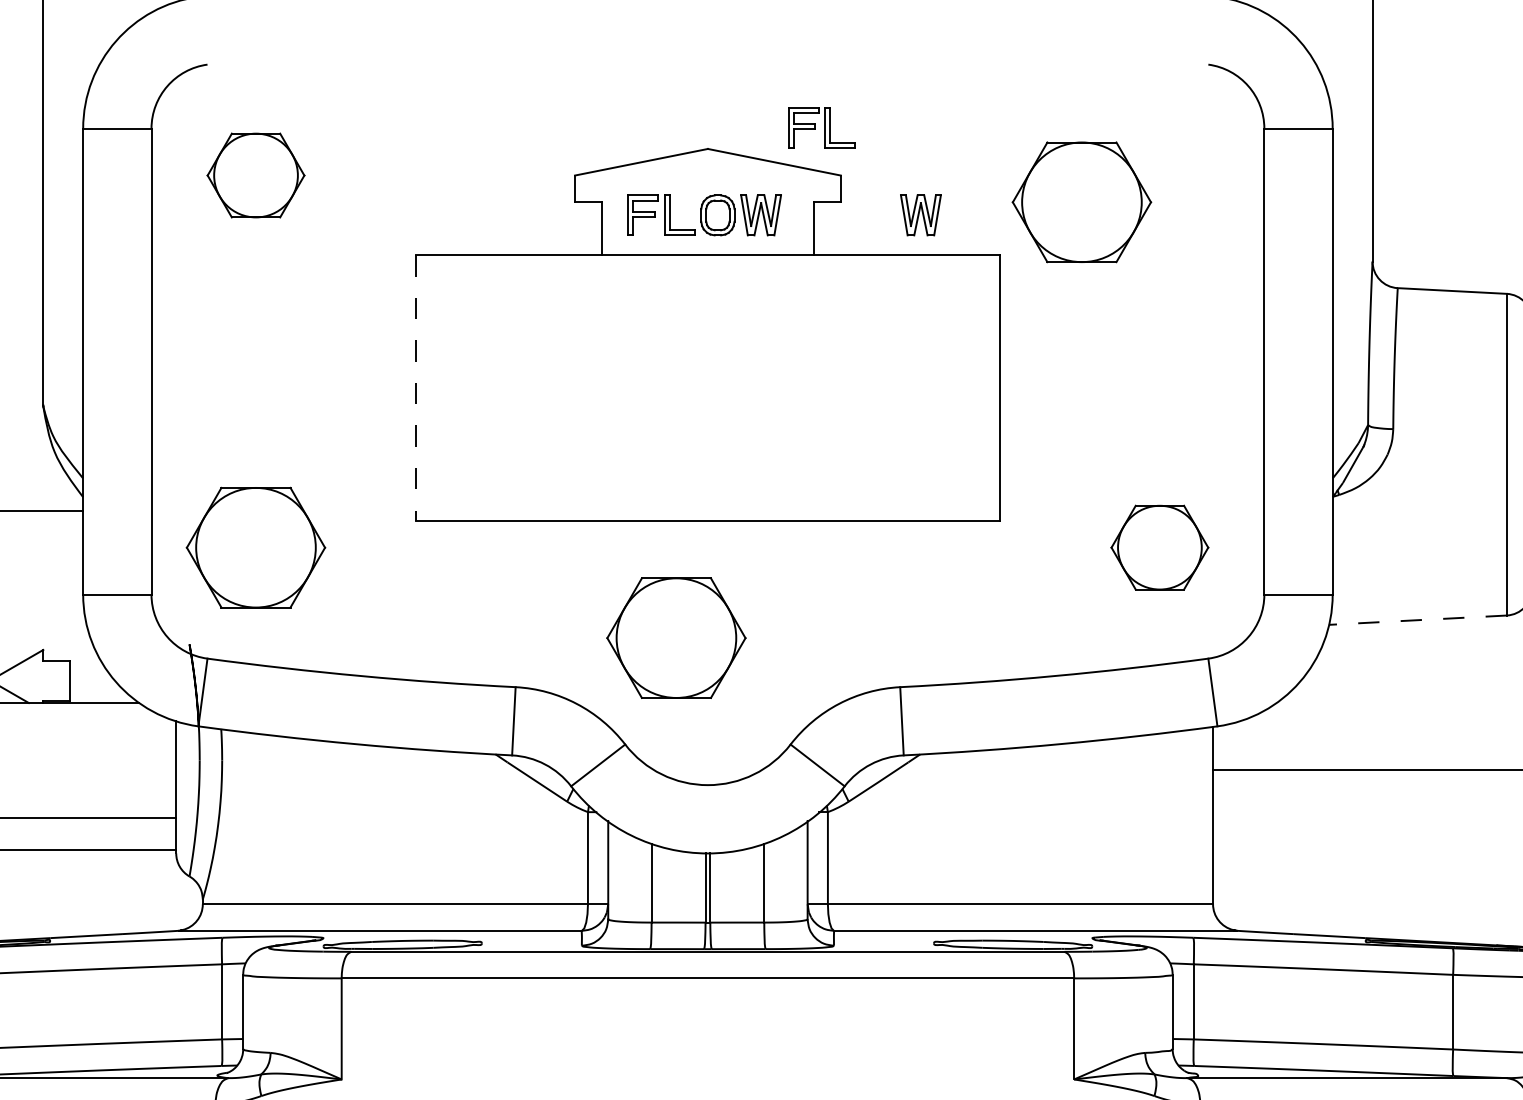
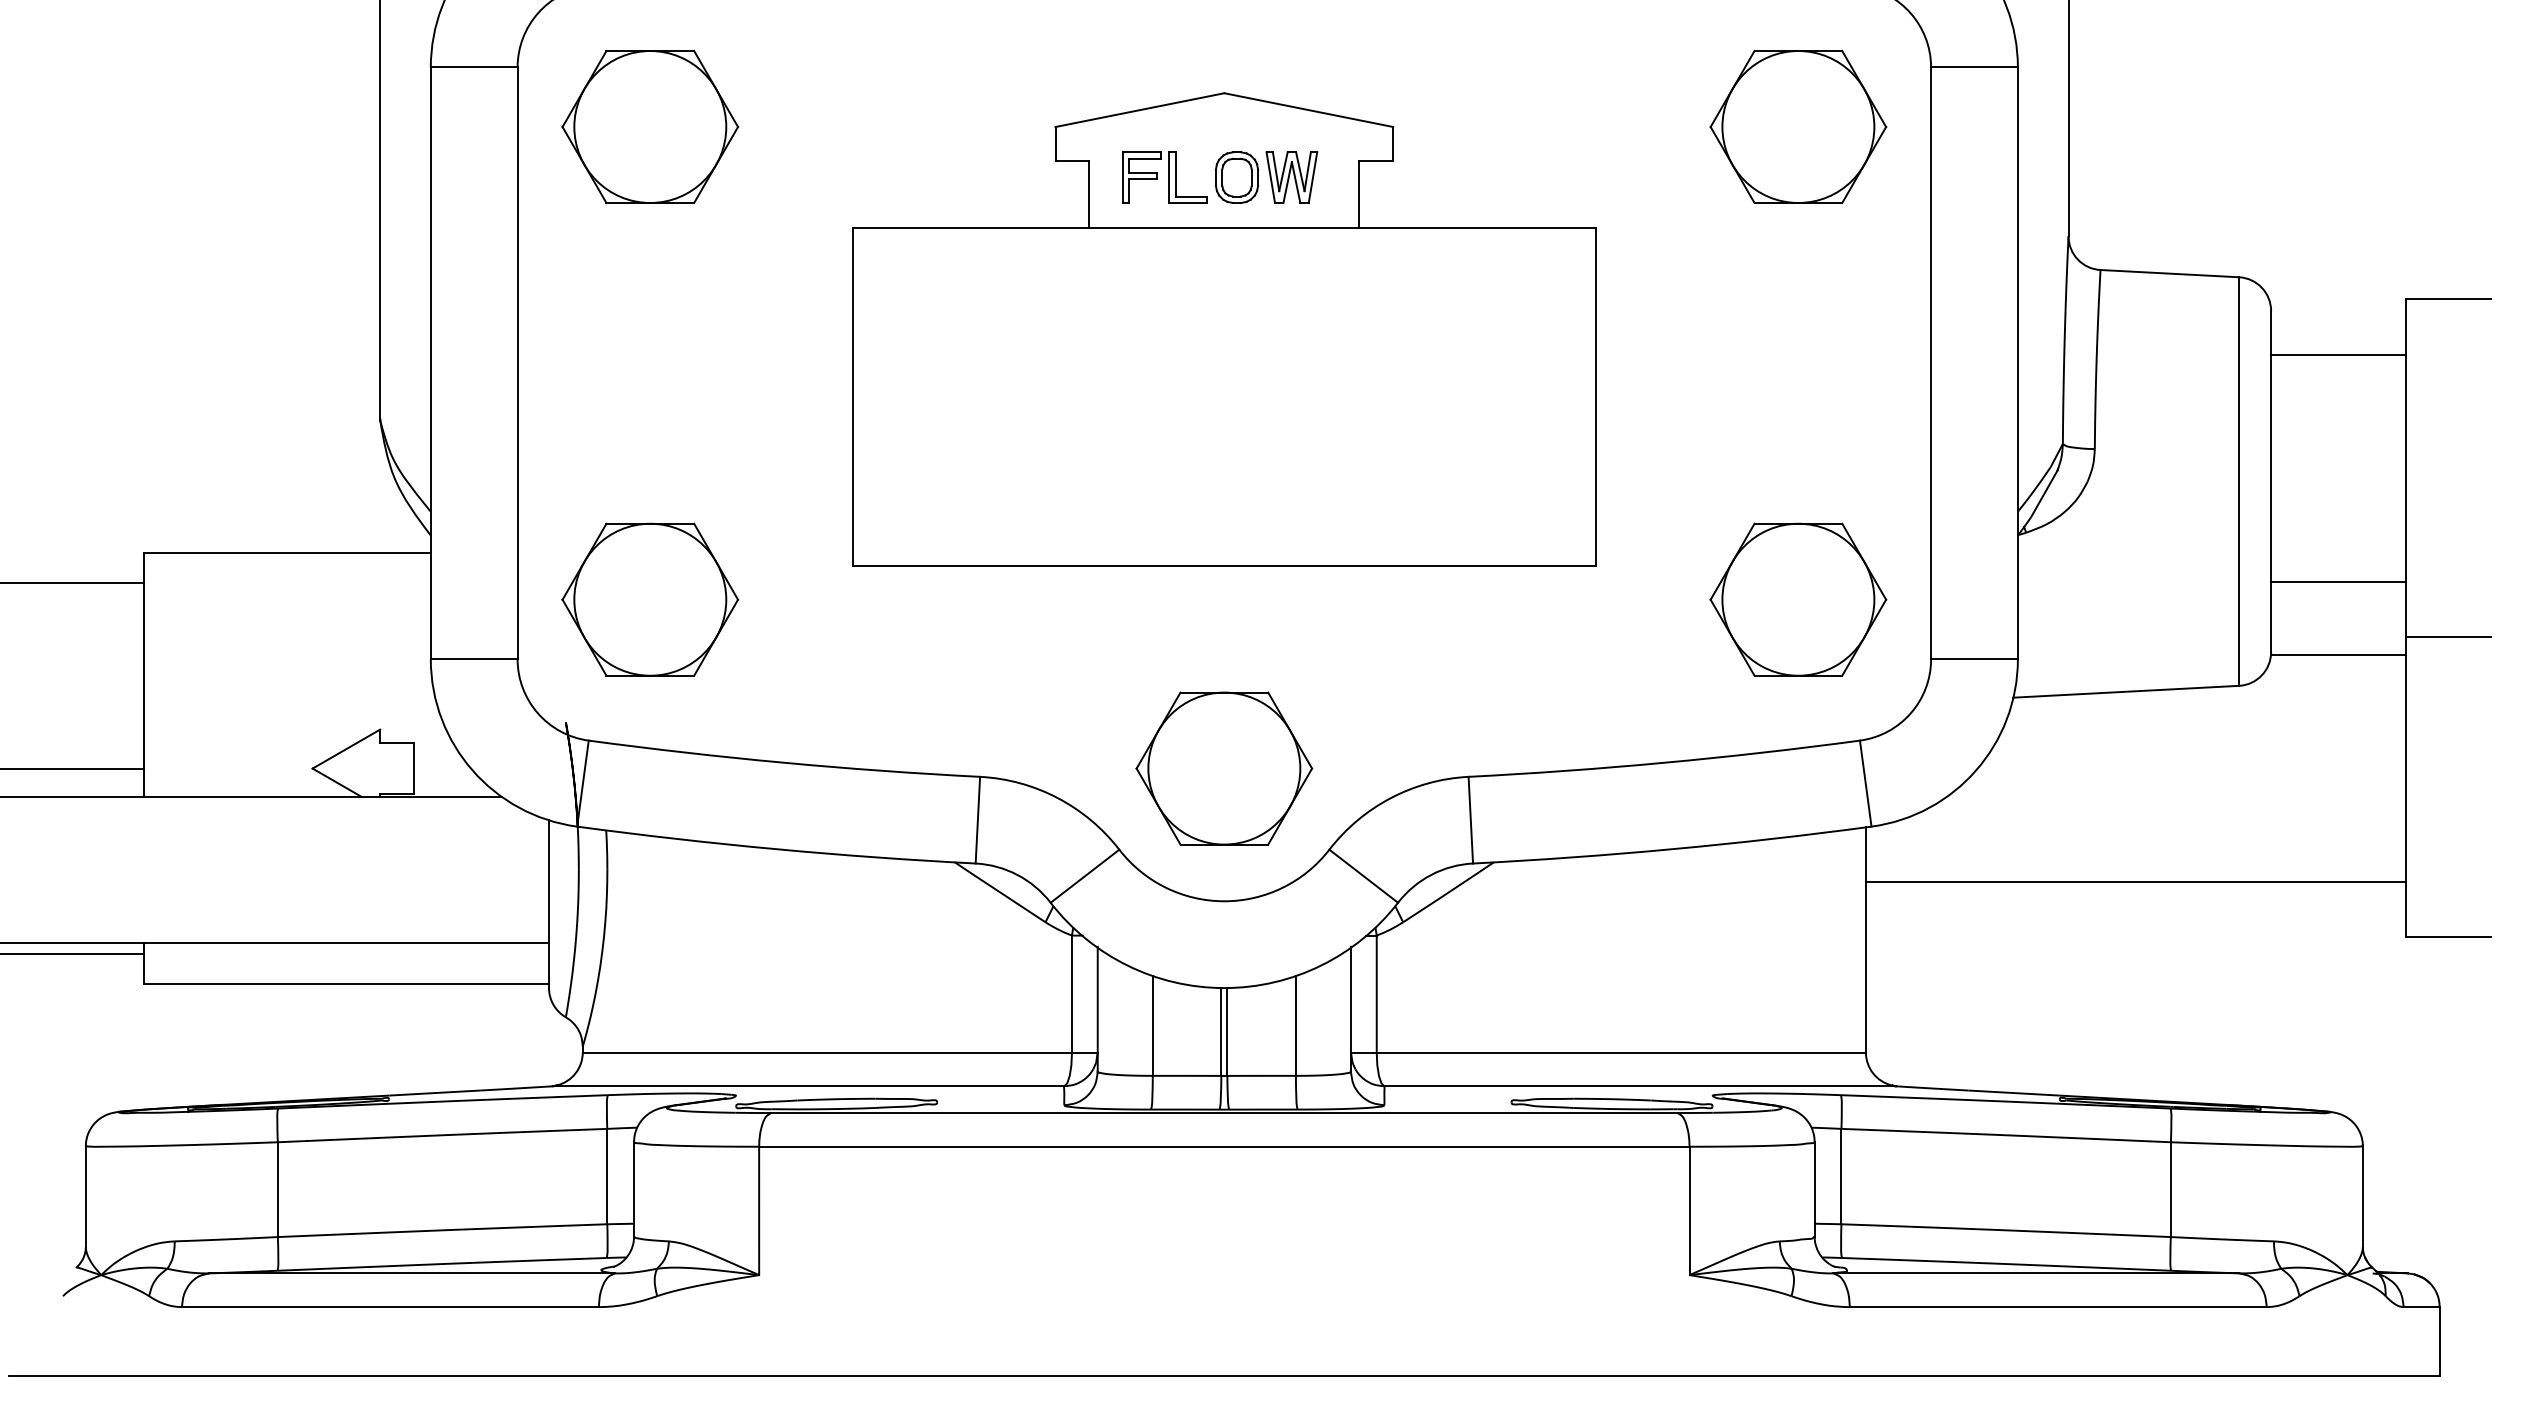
part: (821, 127) -> (1368, 66), removed
part: (256, 175) -> (650, 126), size x1.43
part: (1082, 201) -> (1798, 126), moved
part: (920, 215) -> (1494, 177), removed
line: (415, 388) -> (852, 397), dashed -> solid
part: (1159, 547) -> (1798, 599), size x1.43
line: (1417, 619) -> (2125, 691), dashed -> solid
part: (676, 638) -> (1224, 768), moved

